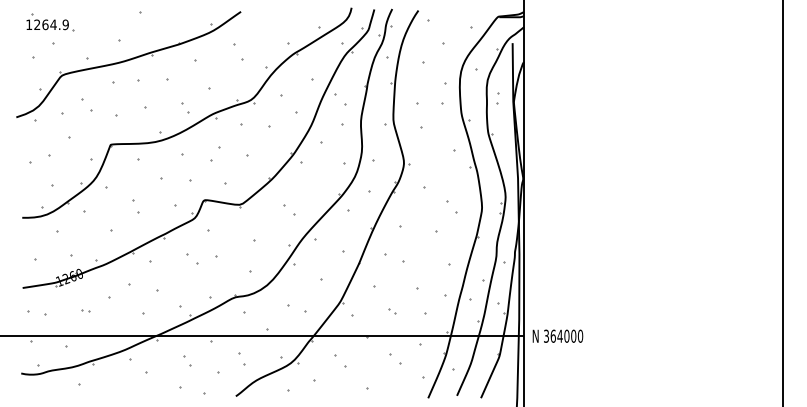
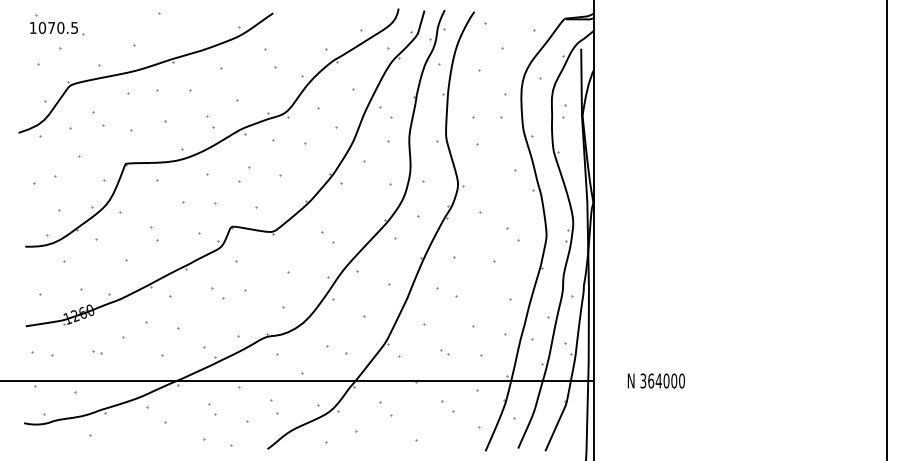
text: (51, 24) -> (58, 27), 1264.9 -> 1070.5
text: (557, 335) -> (655, 380), moved

